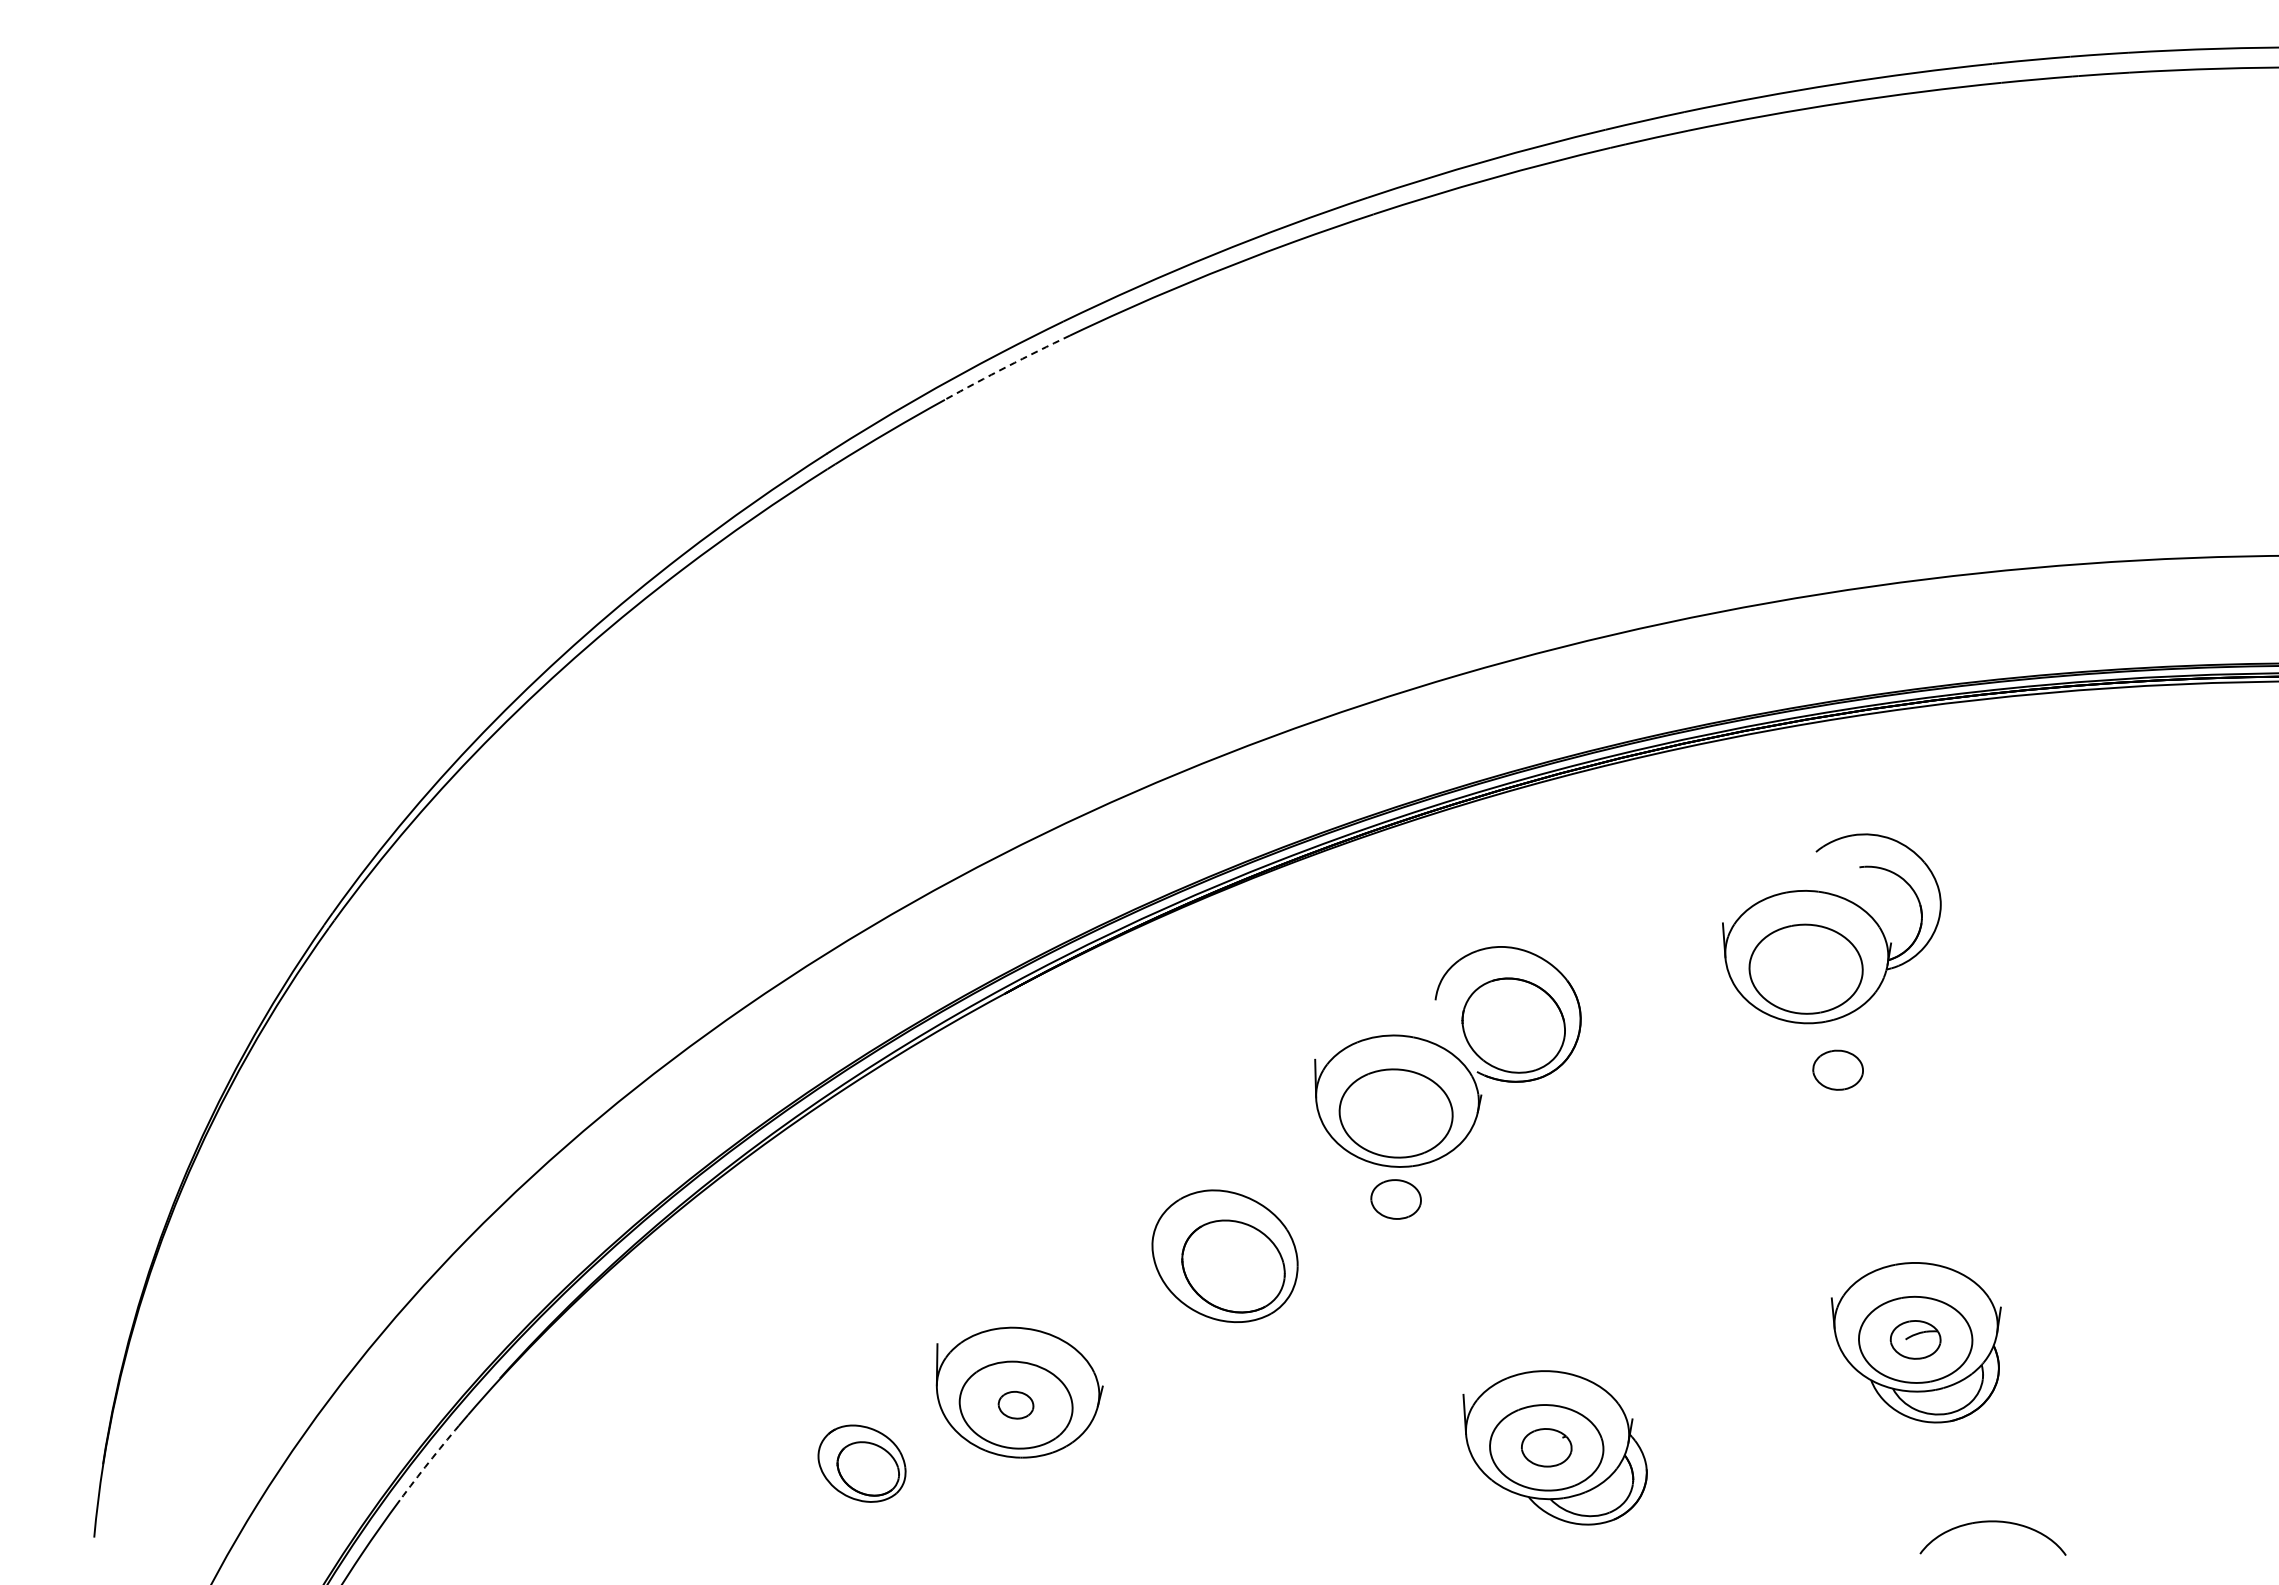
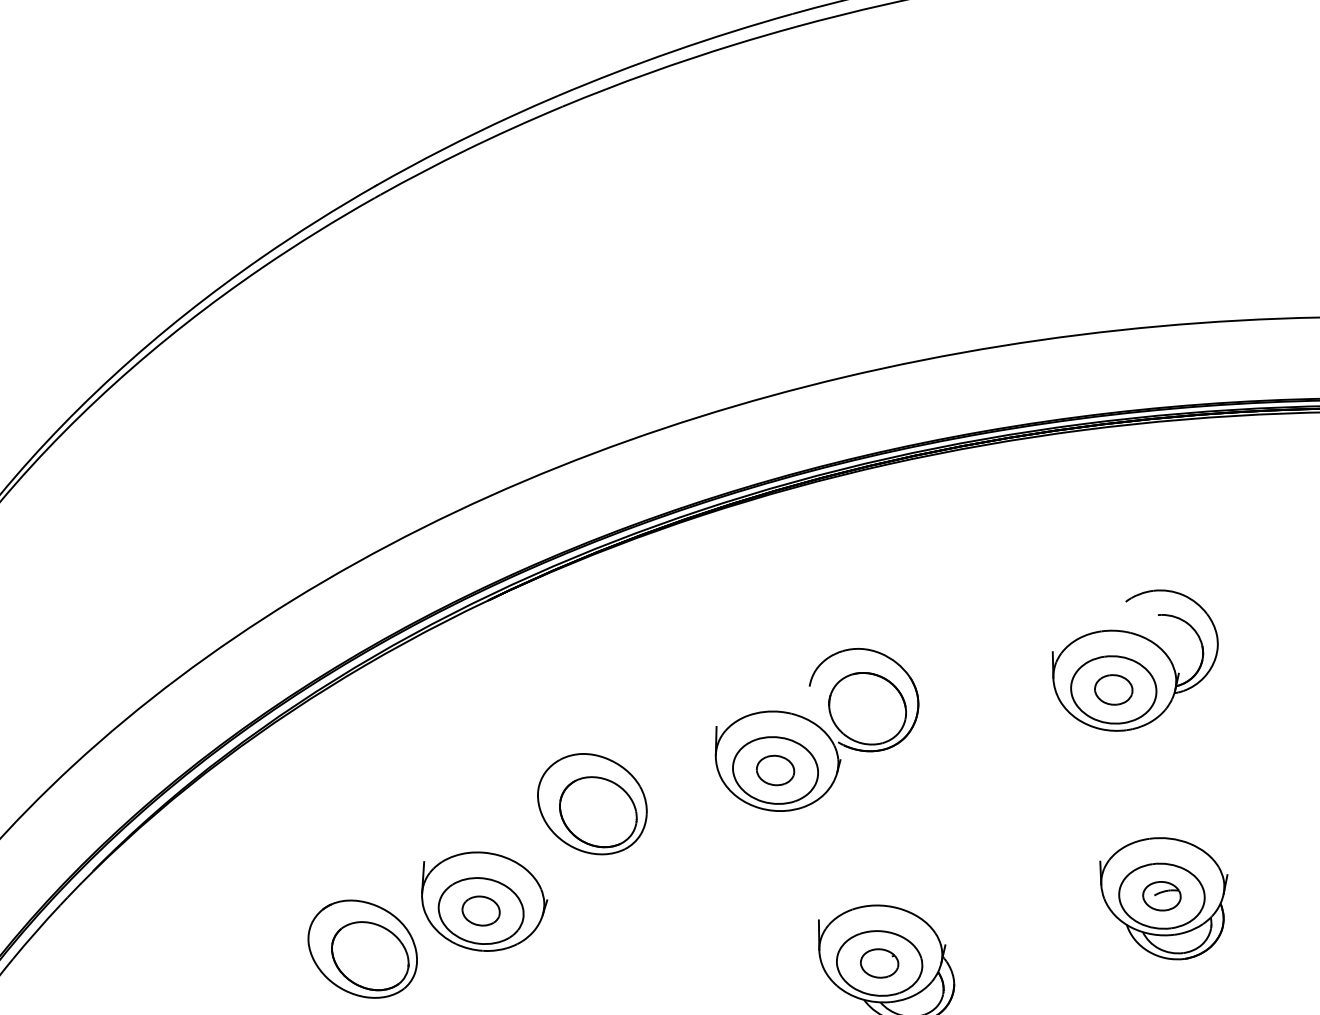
arc: (1006, 366) -> (513, 127), dashed -> solid
part: (1831, 928) -> (1134, 660), moved
part: (1447, 1056) -> (816, 729), moved
part: (1224, 1255) -> (591, 803), moved
part: (1015, 1405) -> (480, 911), size x1.43
arc: (428, 1462) -> (35, 931), dashed -> solid
part: (861, 1463) -> (362, 949), size x1.67

